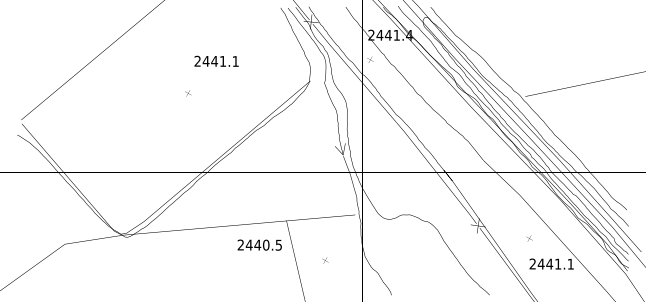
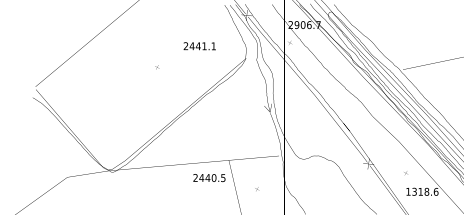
text: (394, 34) -> (307, 24), 2441.4 -> 2906.7
text: (216, 60) -> (199, 45), moved
text: (551, 263) -> (422, 191), 2441.1 -> 1318.6

